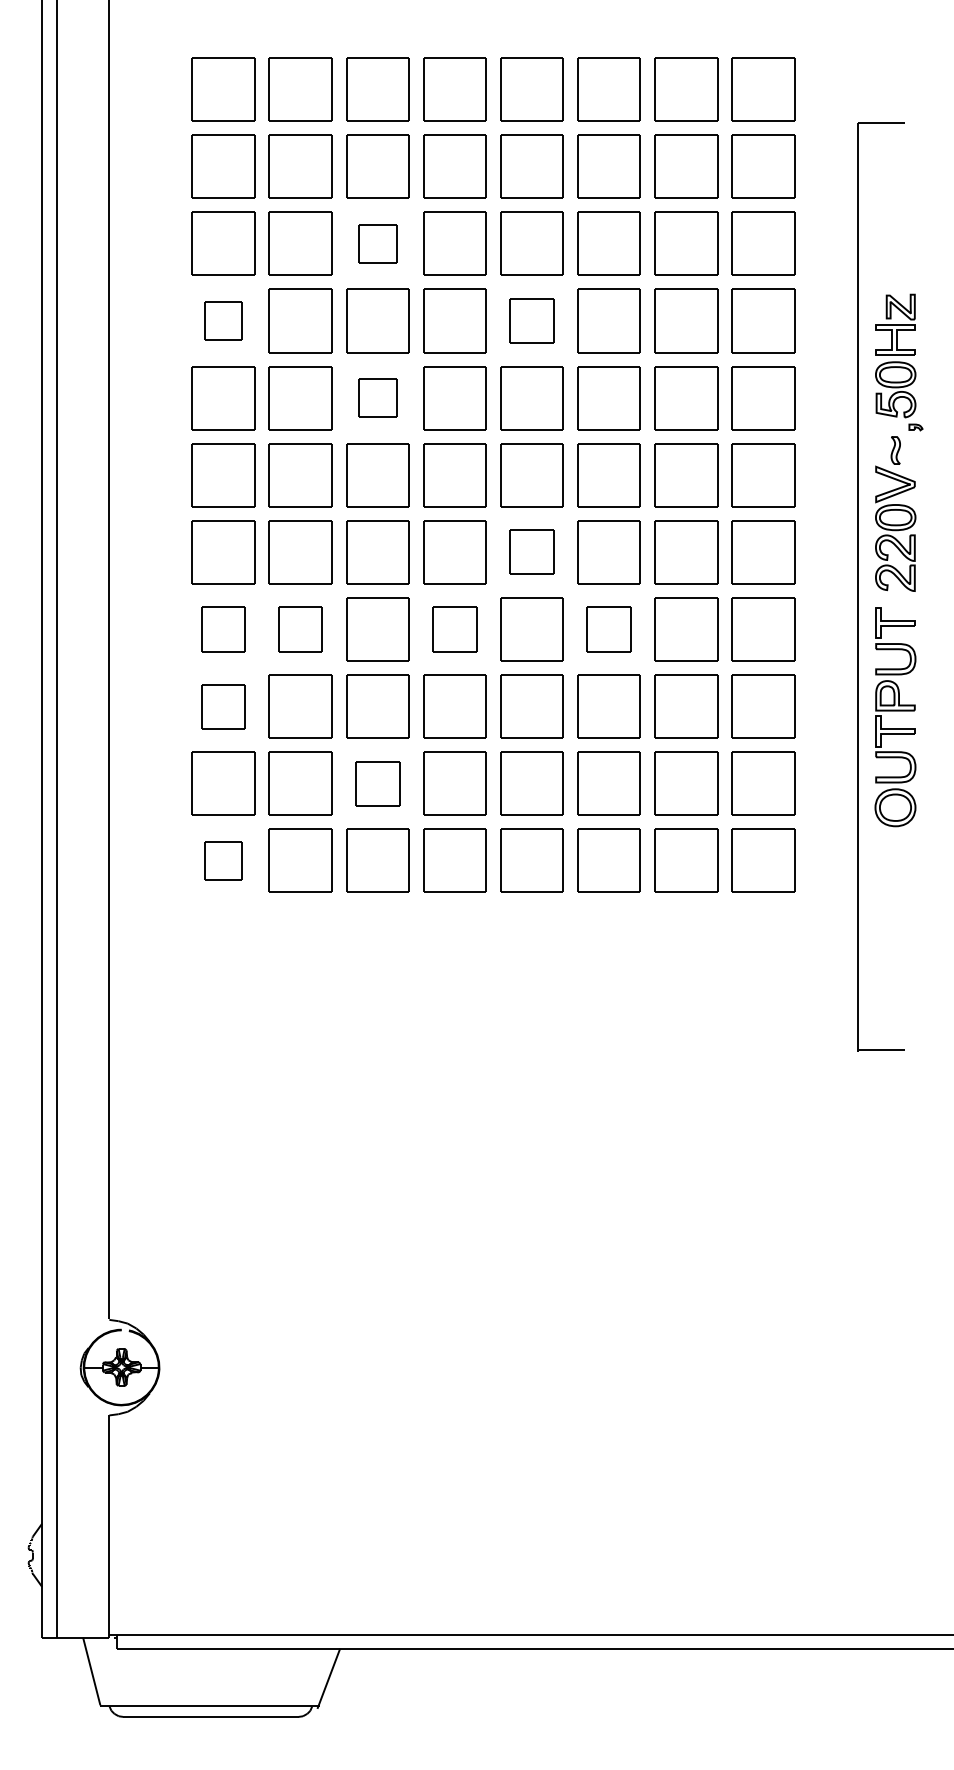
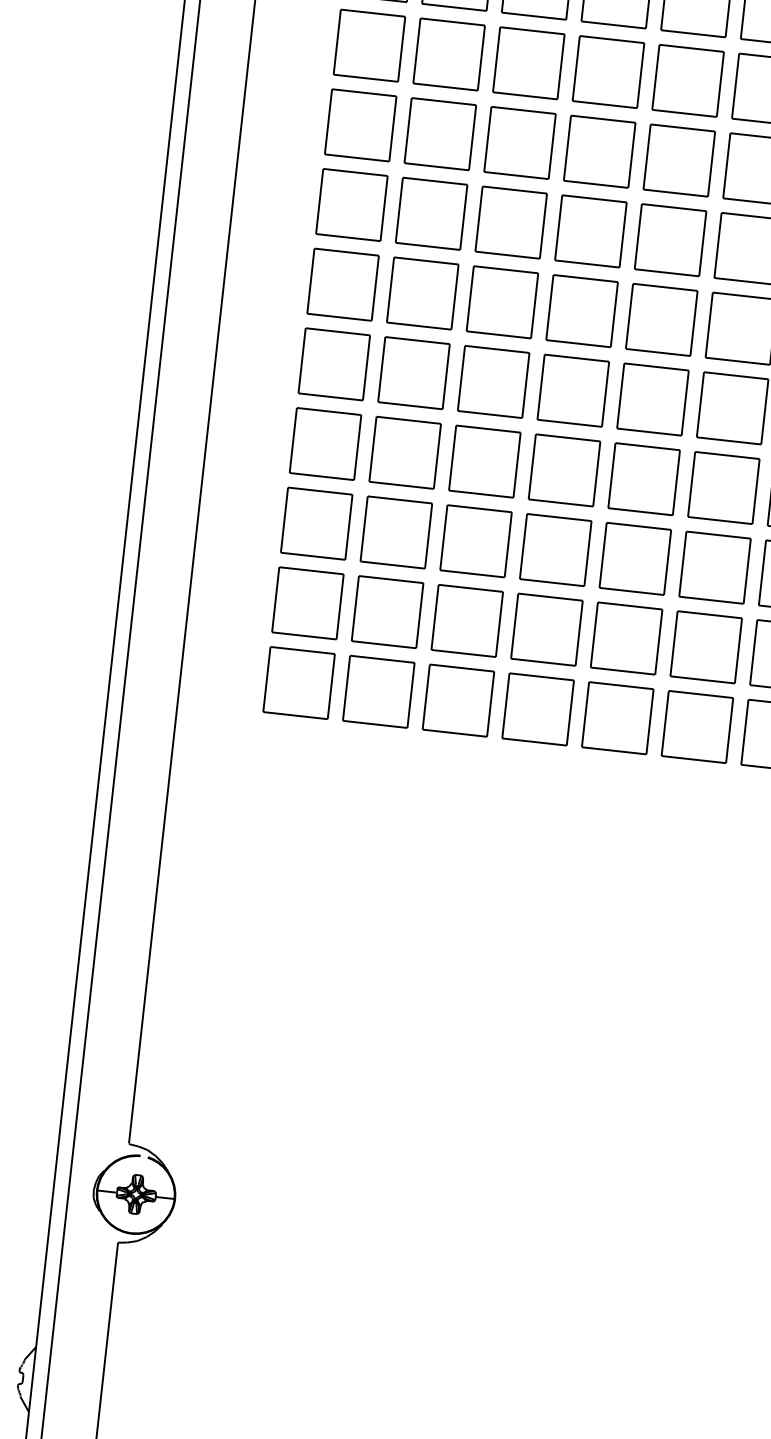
part: (377, 243) -> (528, 62), size x1.67
part: (223, 320) -> (360, 124), size x1.67
part: (531, 320) -> (678, 159), size x1.43
part: (377, 398) -> (510, 222), size x1.67
part: (531, 552) -> (652, 399), size x1.43
part: (223, 629) -> (325, 444), size x1.43
part: (300, 629) -> (405, 452), size x1.43
part: (454, 629) -> (564, 470), size x1.43
part: (608, 629) -> (723, 487), size x1.43
part: (223, 706) -> (316, 523), size x1.43
part: (377, 783) -> (466, 620), size x1.43
part: (223, 860) -> (299, 682), size x1.67

